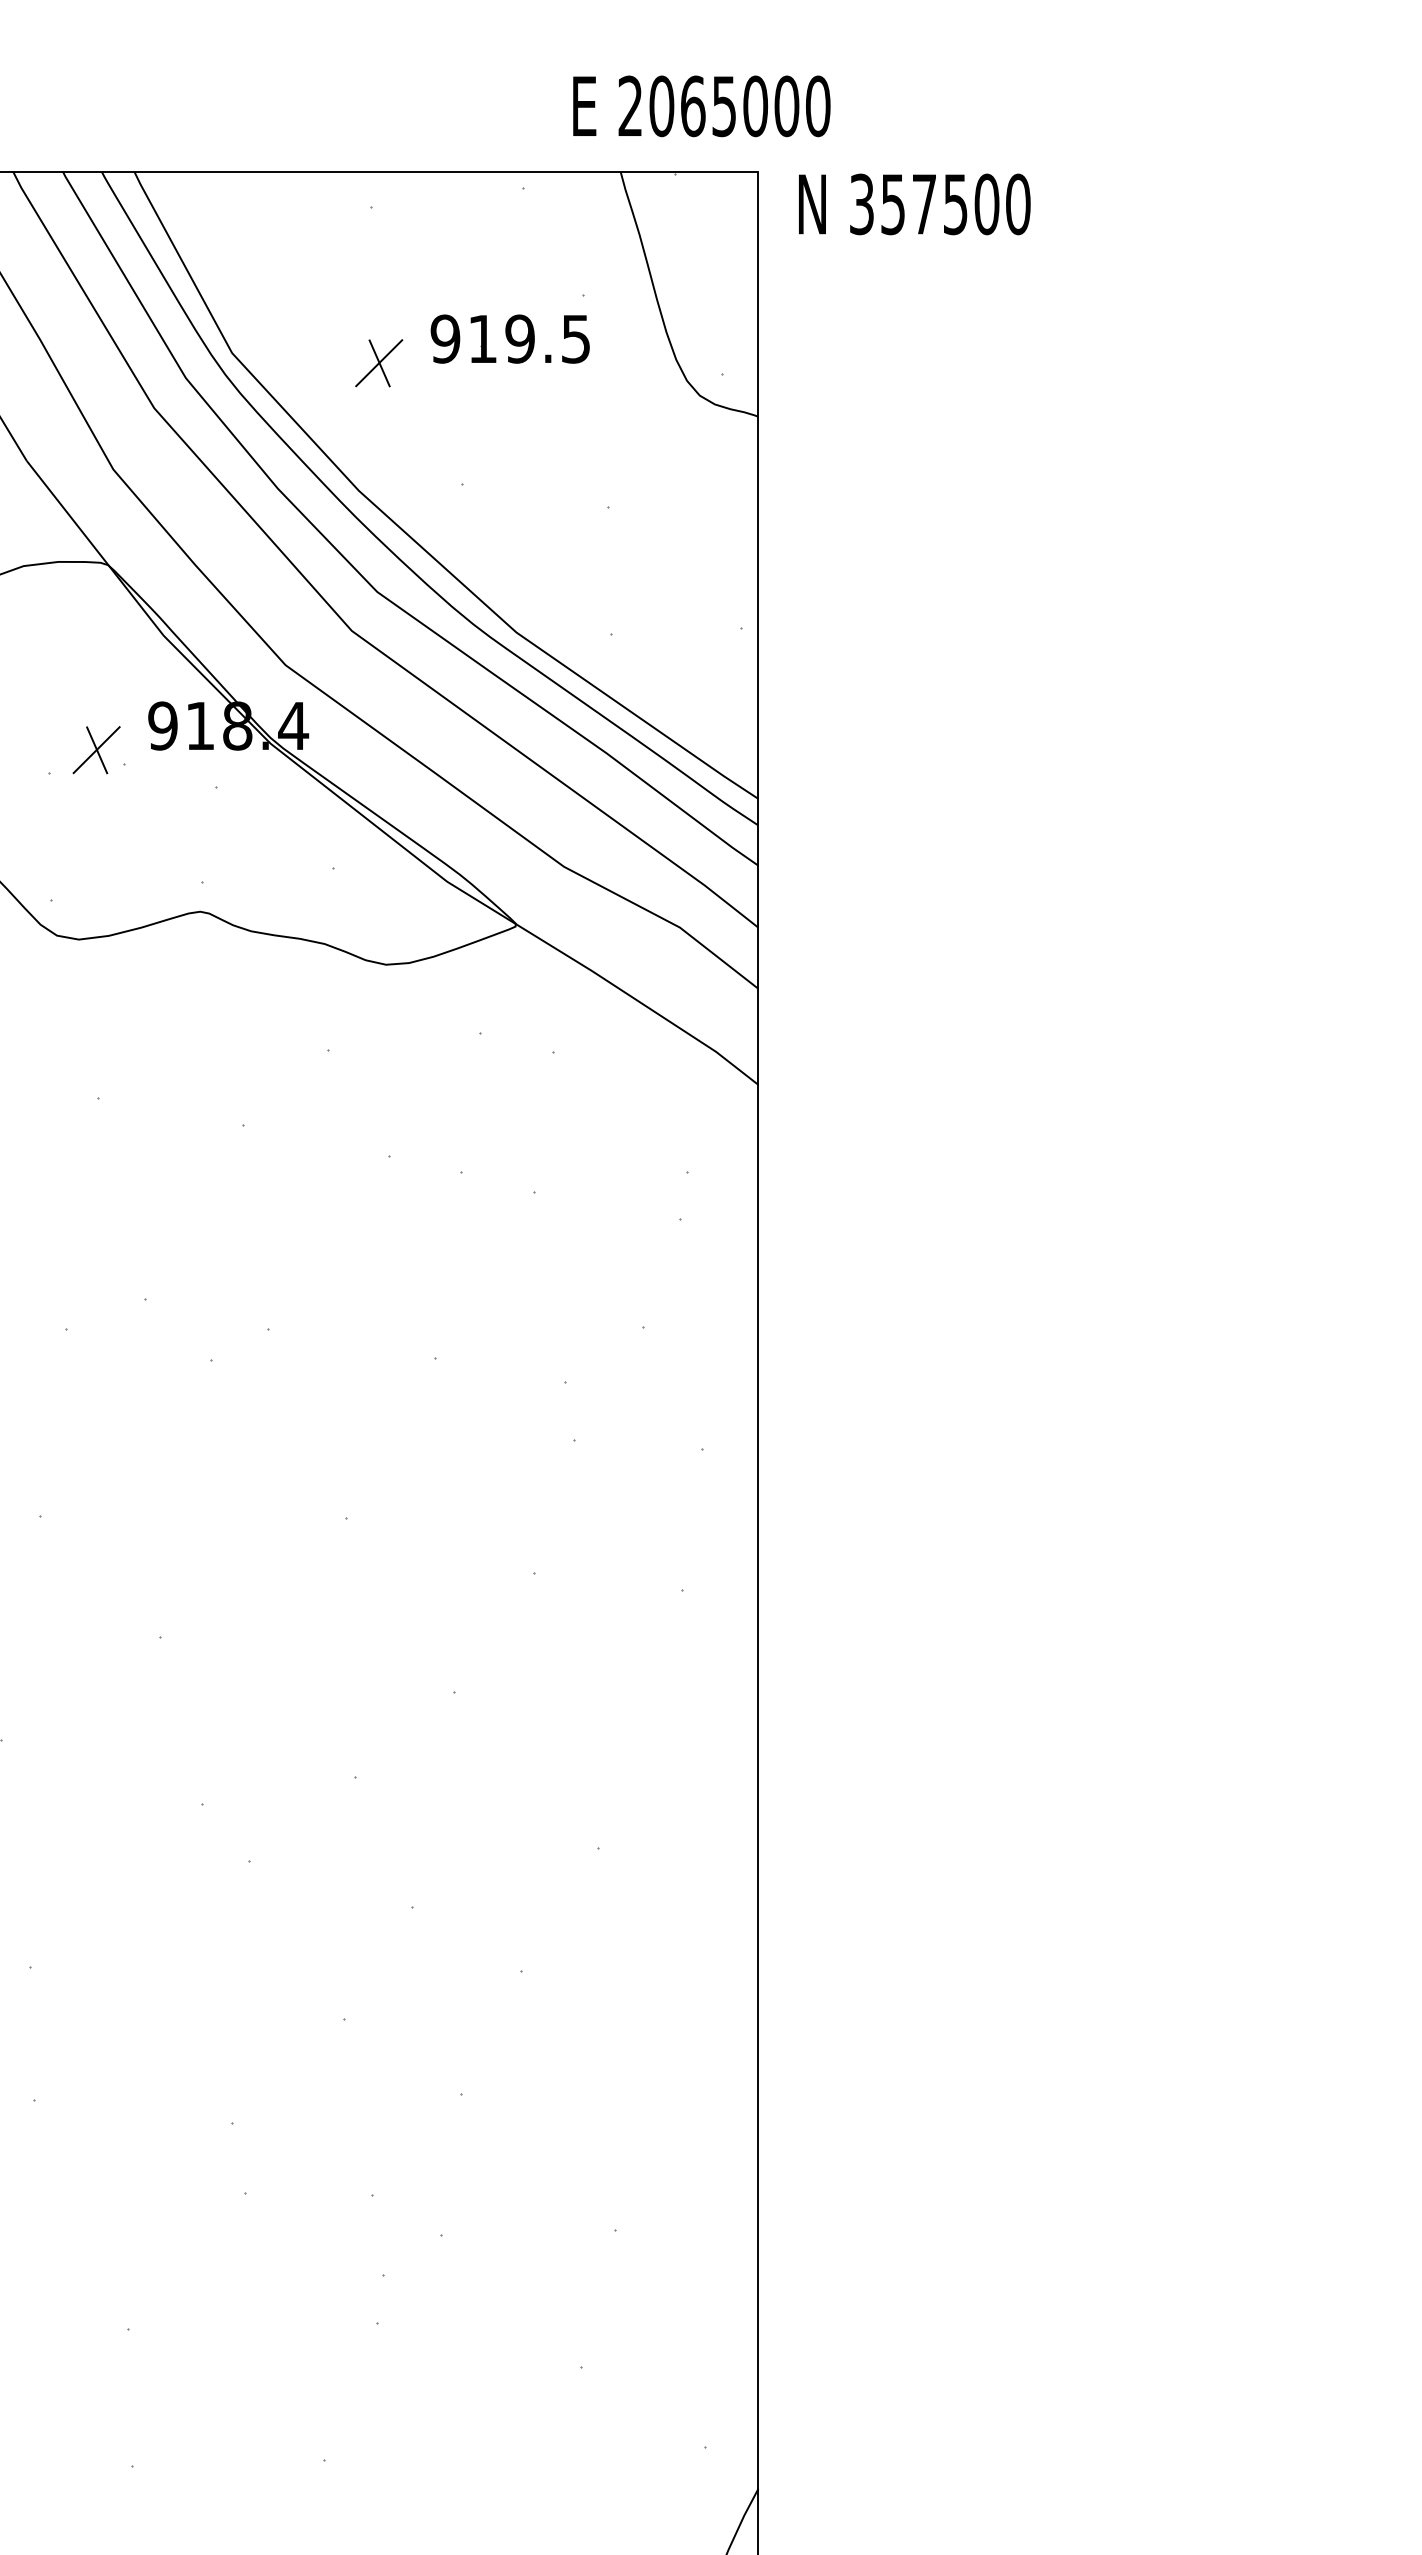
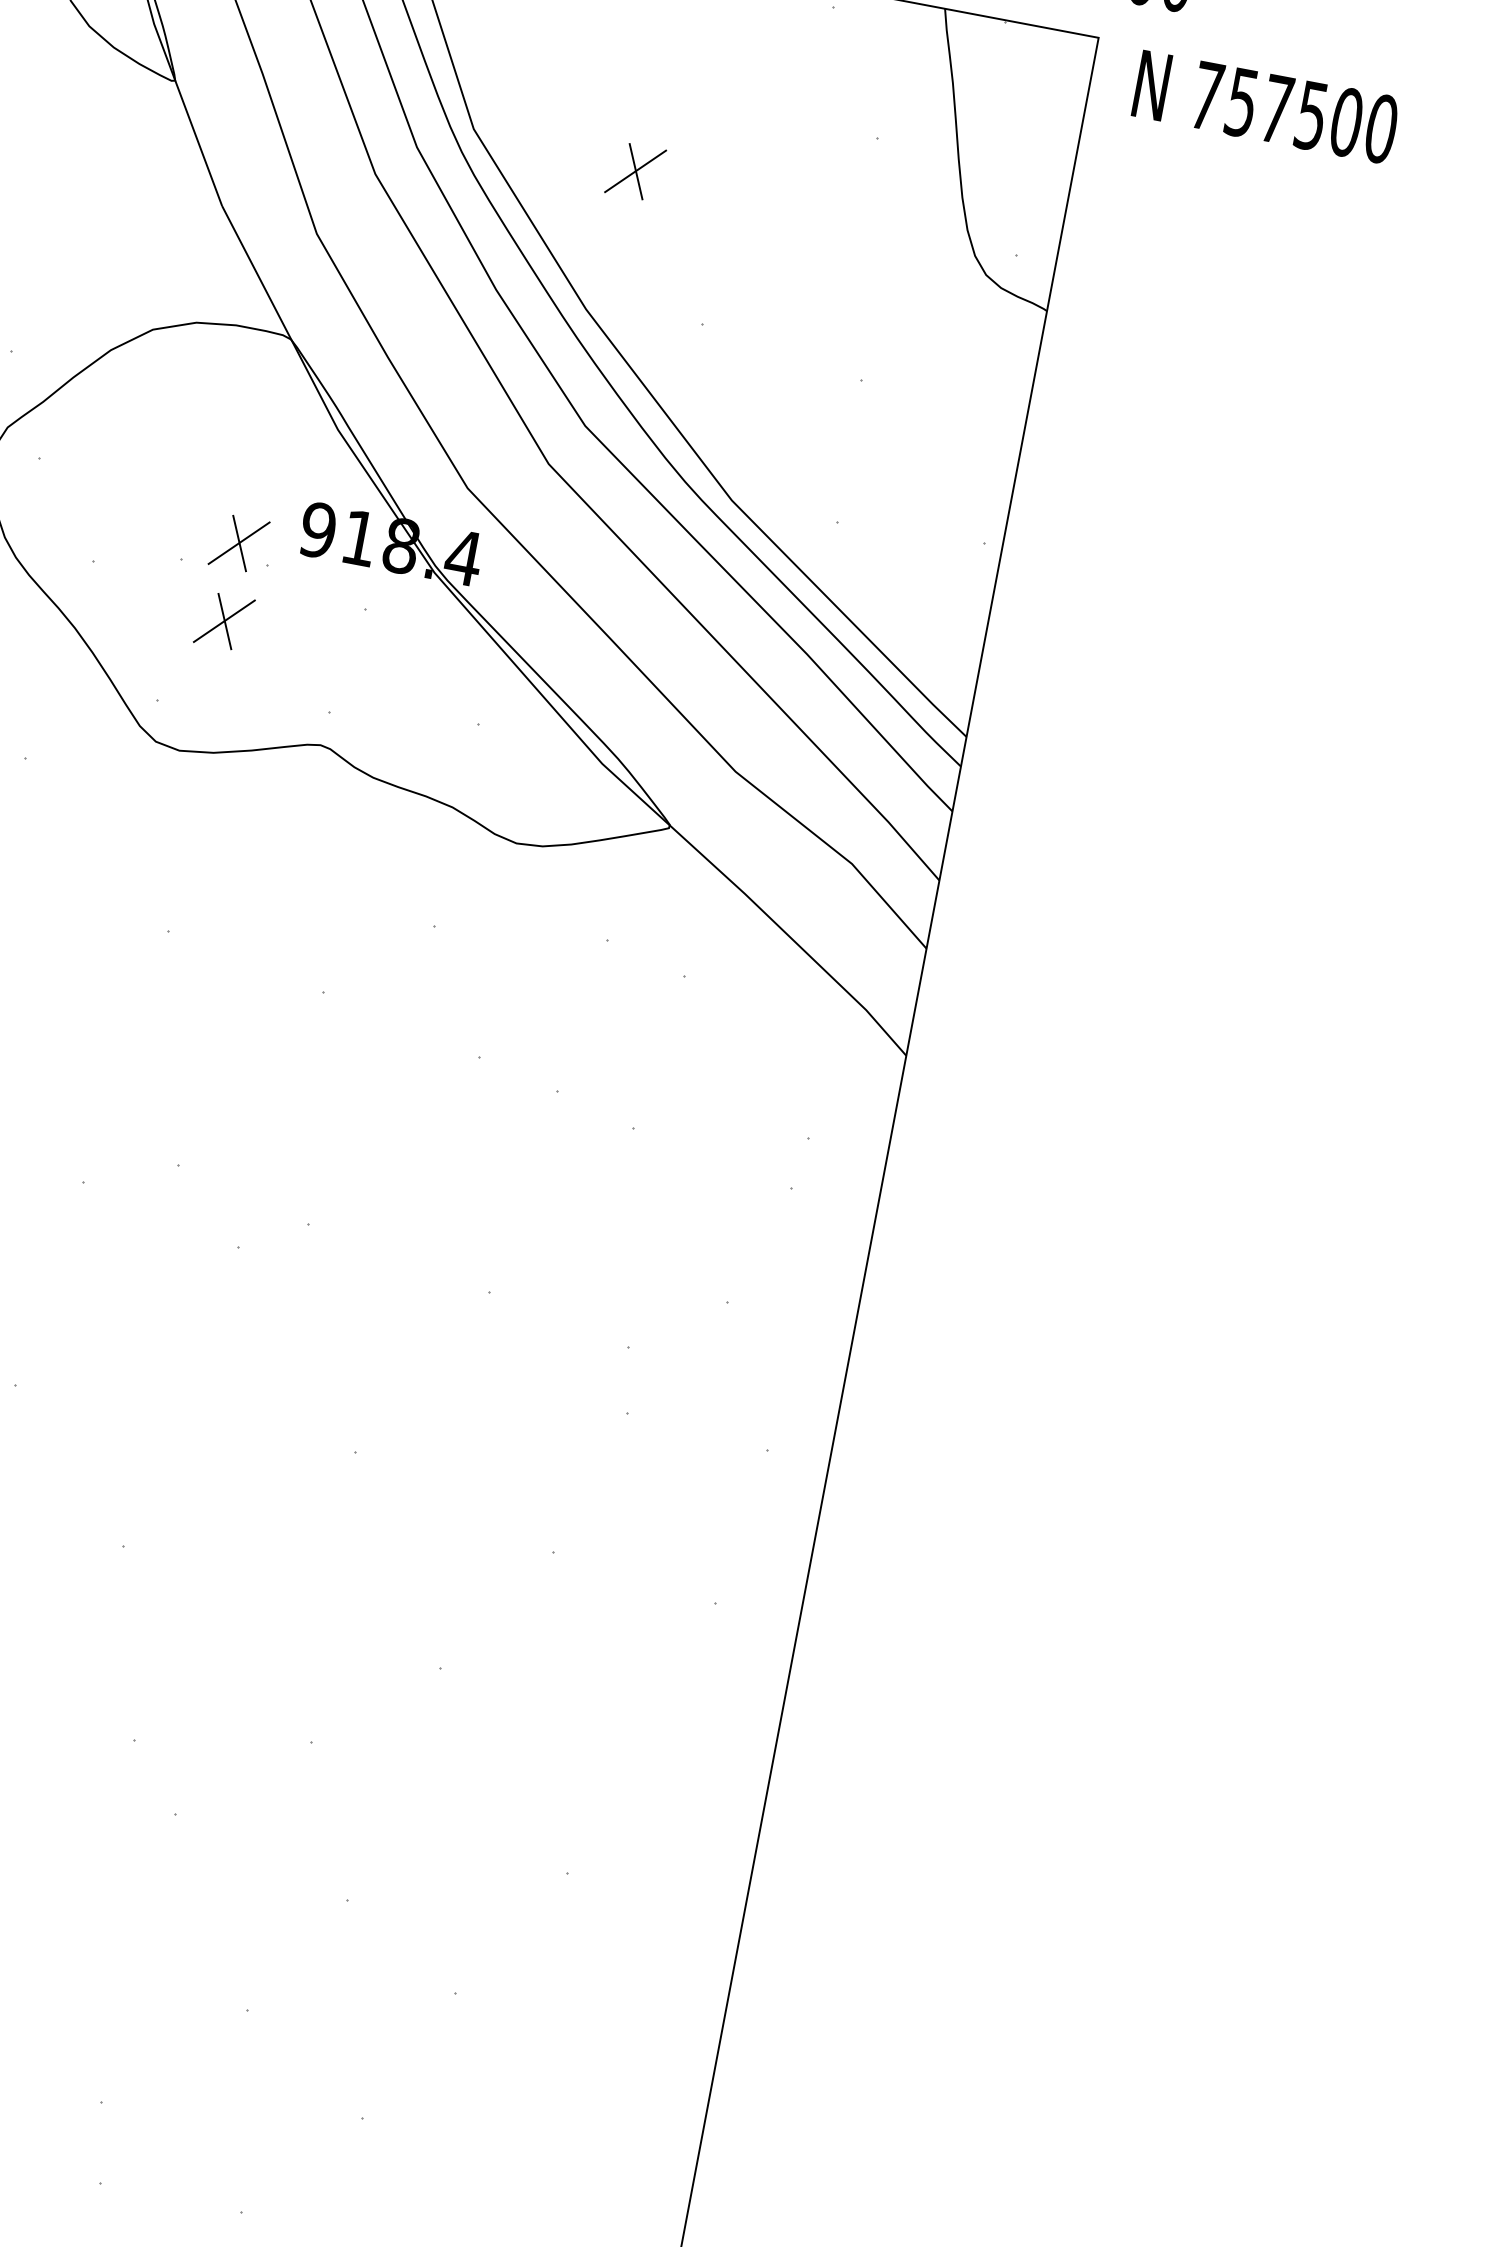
text: (861, 204) -> (1206, 96), 357500 -> 757500
part: (509, 338) -> (786, 171), removed
part: (96, 820) -> (224, 621), added

